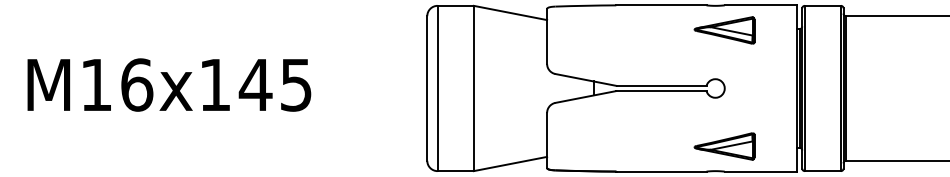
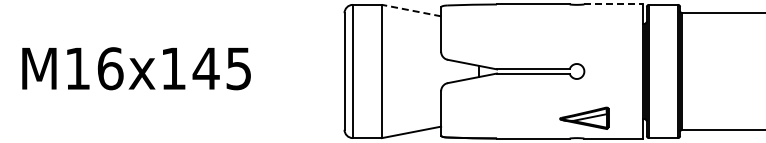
line: (762, 5) -> (614, 4), solid -> dashed
line: (510, 12) -> (411, 10), solid -> dashed
part: (724, 30) -> (584, 24), removed

